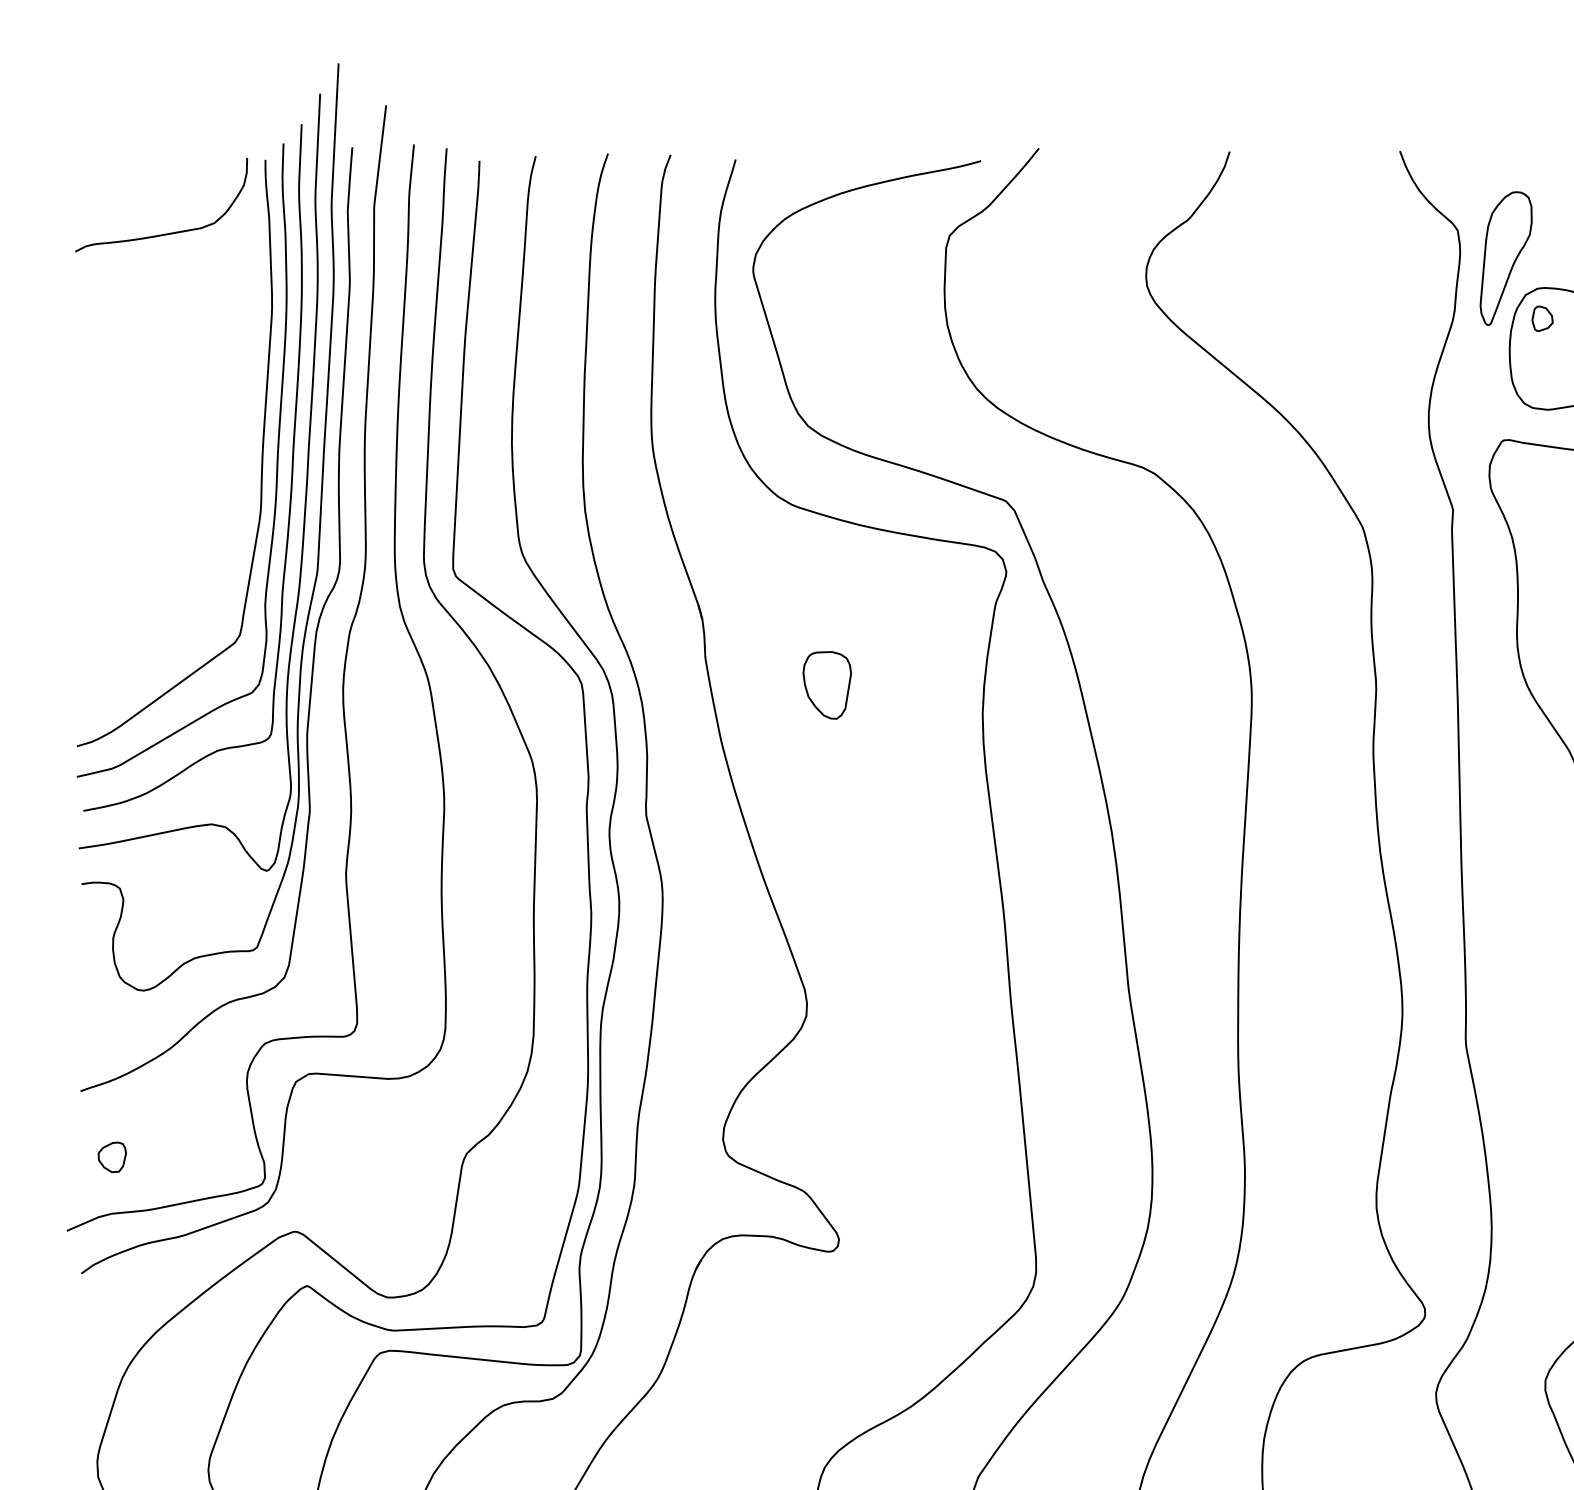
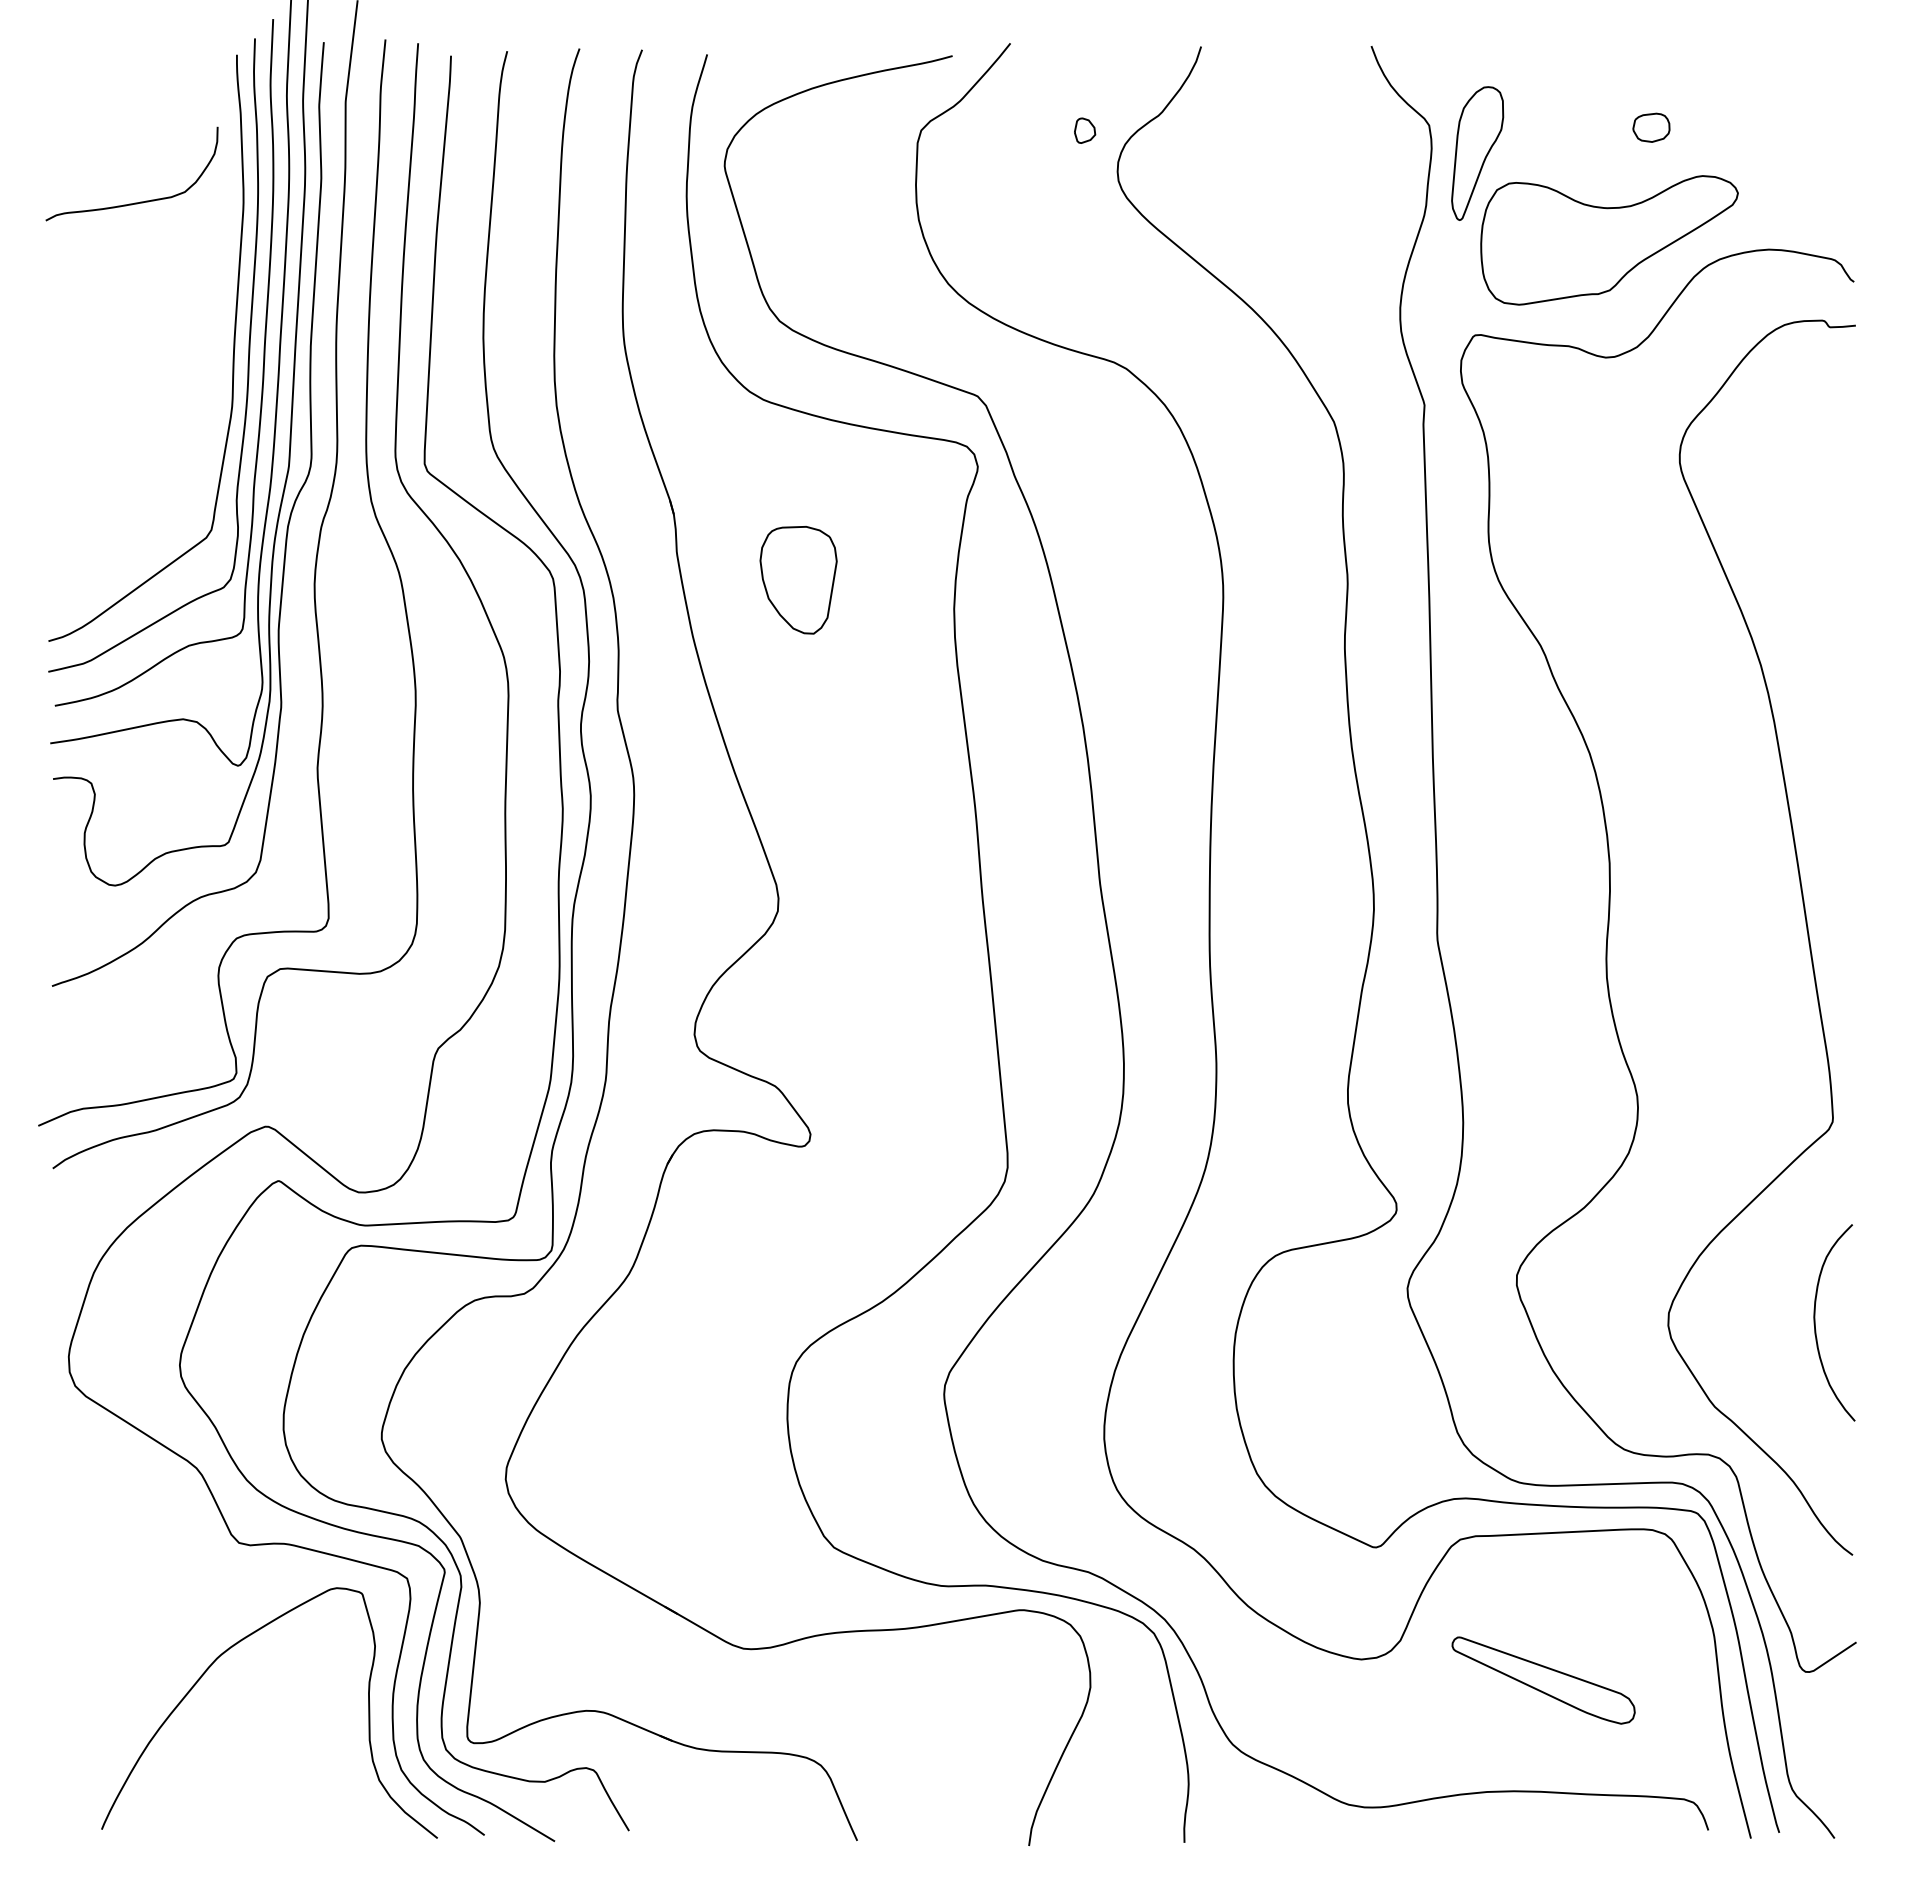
curve: (164, 233) -> (134, 202), moved
part: (1543, 318) -> (1085, 130), moved
part: (827, 685) -> (798, 580), size x1.6
part: (112, 1156) -> (83, 1051), removed

